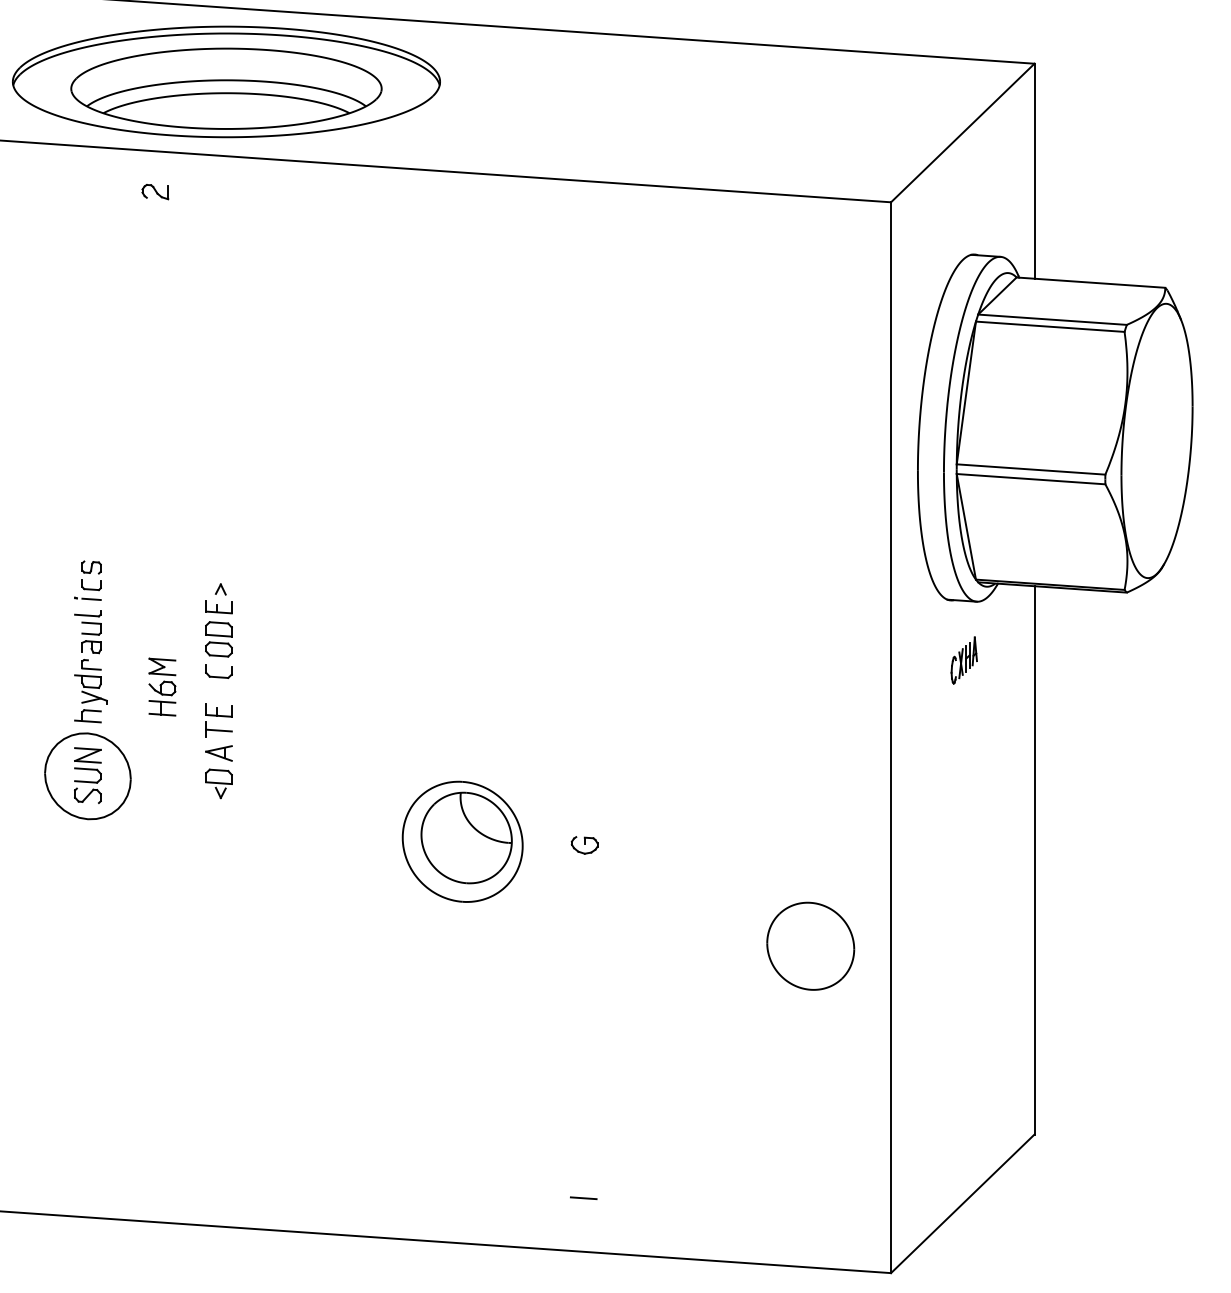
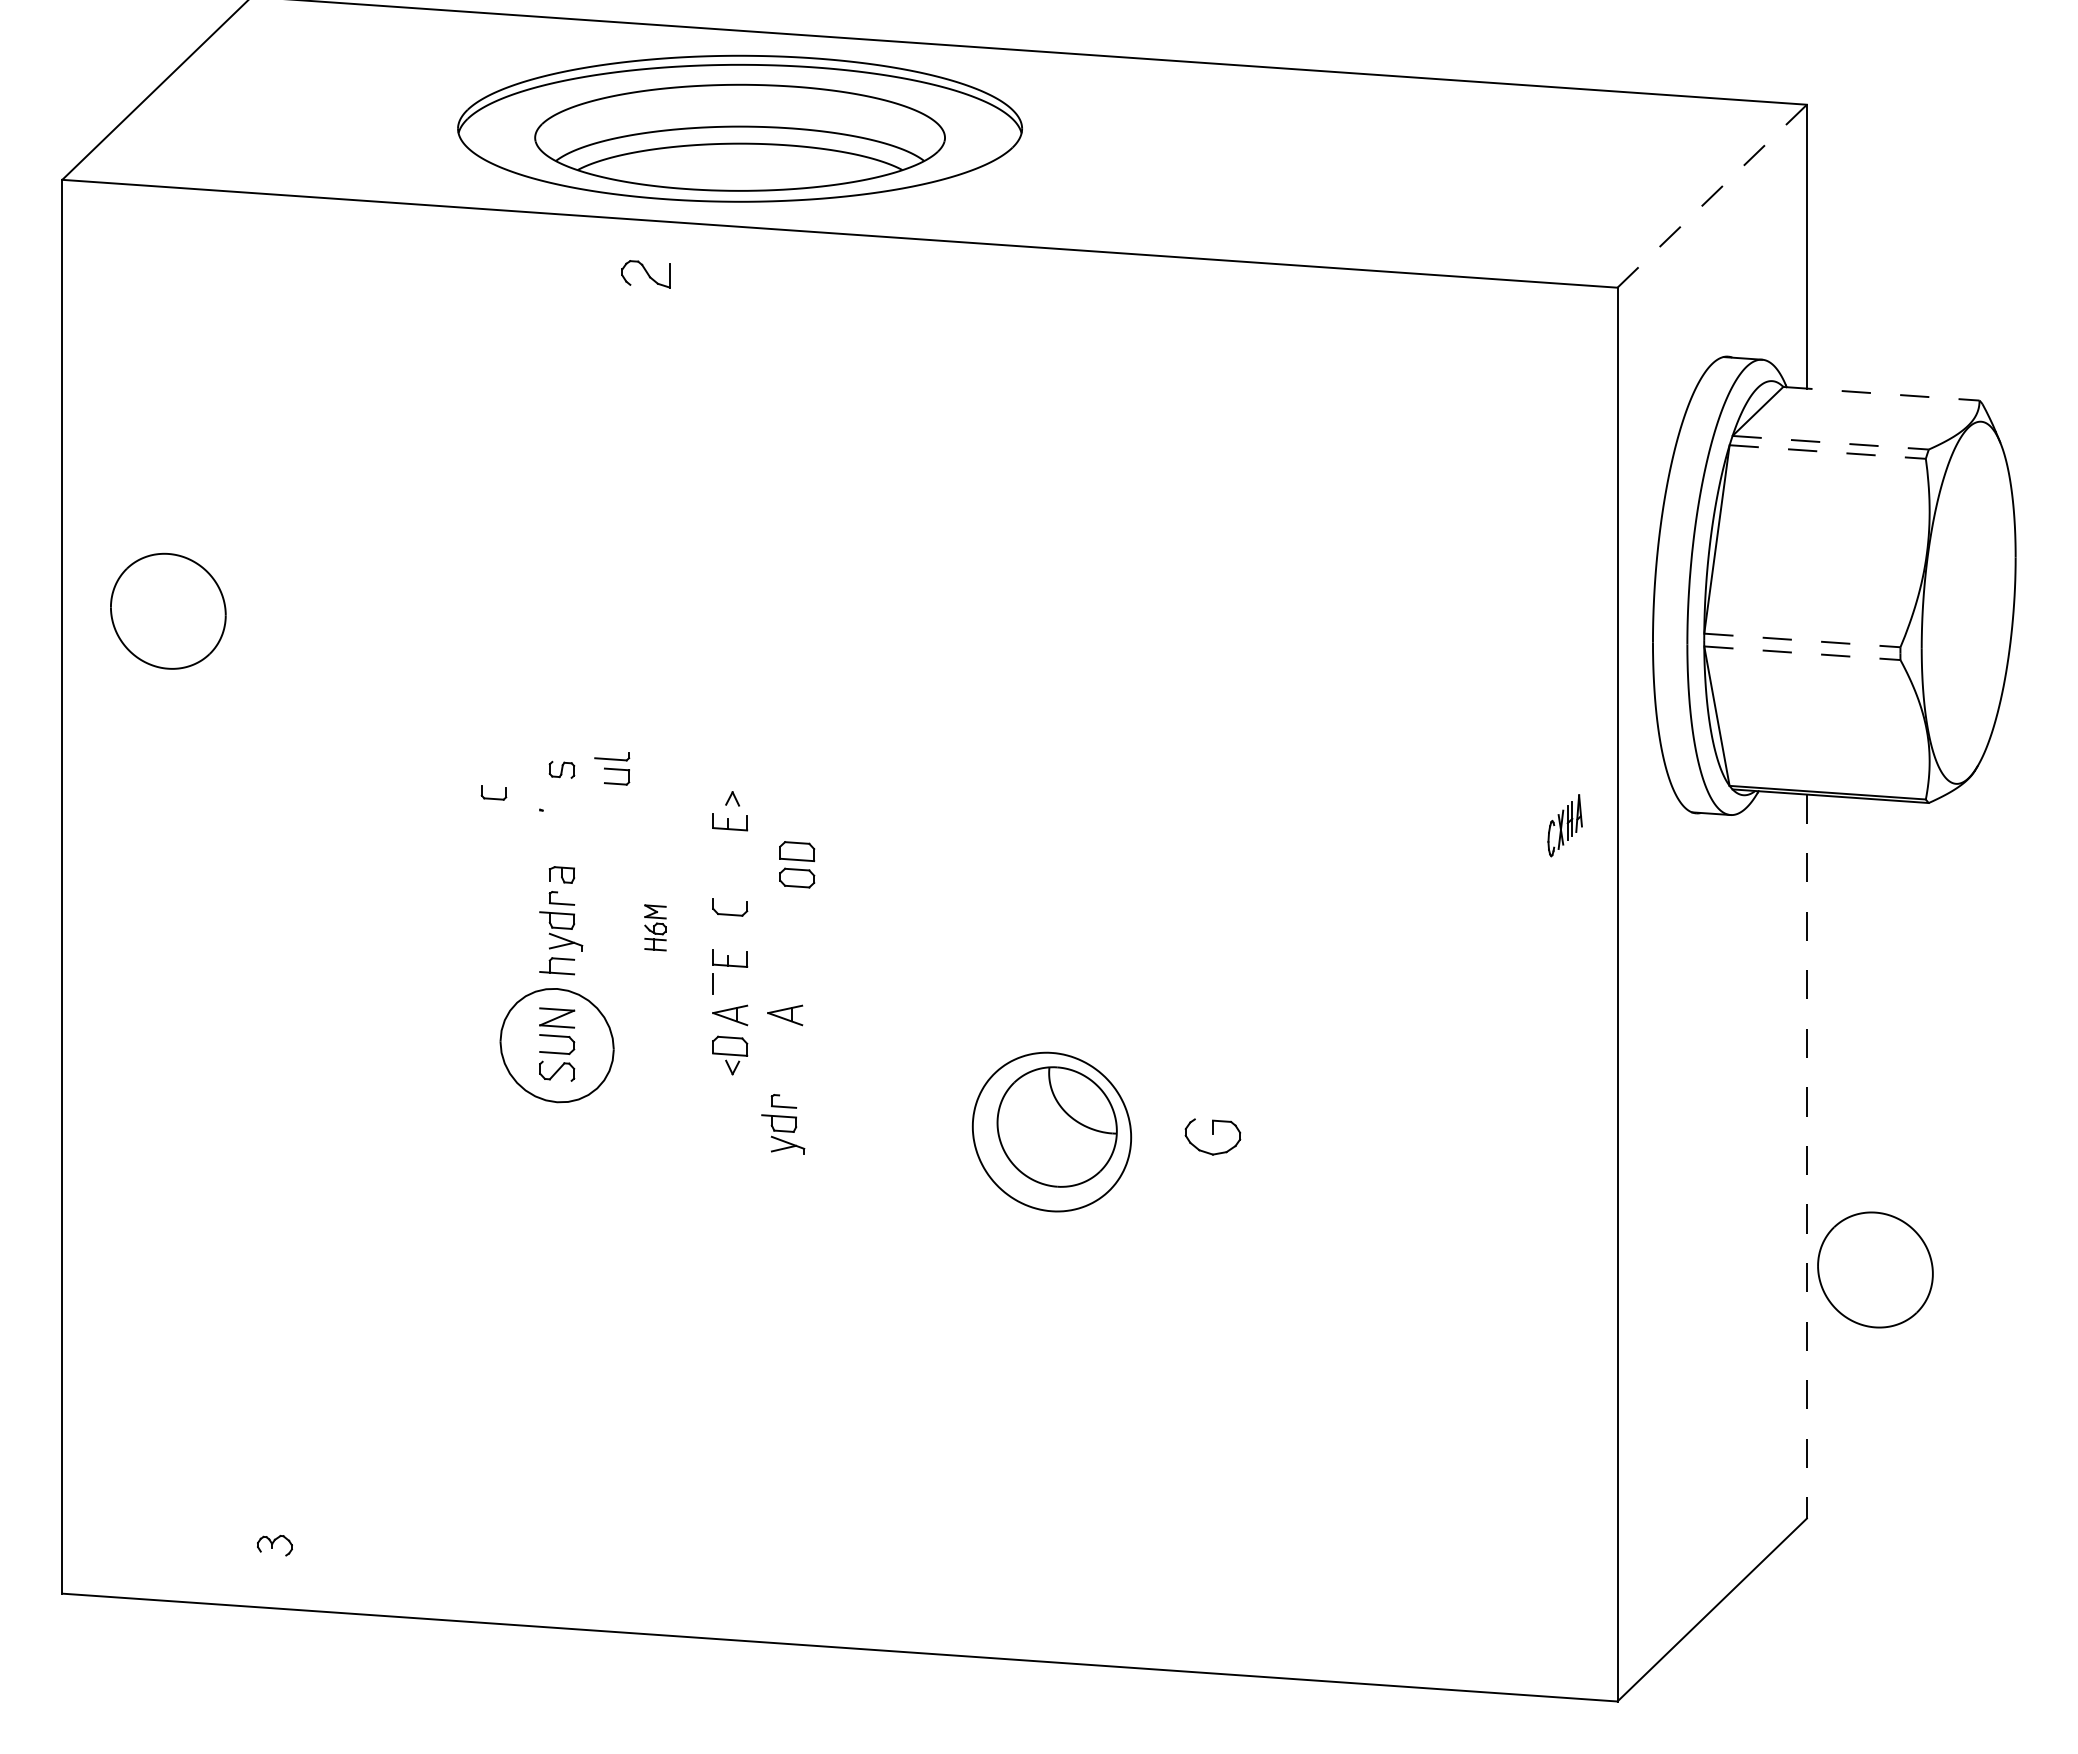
line: (962, 133) -> (1712, 196), solid -> dashed
part: (155, 191) -> (646, 273), size x1.4
line: (1090, 282) -> (1881, 393), solid -> dashed
line: (1053, 319) -> (1831, 442), solid -> dashed
line: (1050, 327) -> (1828, 452), solid -> dashed
line: (1031, 469) -> (1802, 640), solid -> dashed
line: (1031, 479) -> (1802, 653), solid -> dashed
part: (91, 584) -> (493, 792), moved
line: (91, 599) -> (561, 811), removed
part: (88, 622) -> (612, 768), moved
part: (219, 639) -> (797, 864), moved
part: (963, 660) -> (1564, 825), moved
part: (162, 686) -> (655, 927), size x0.6
line: (219, 730) -> (730, 985), removed
part: (260, 753) -> (785, 1015), added
part: (259, 836) -> (783, 1124), added
part: (585, 845) -> (1213, 1136), size x1.6
line: (1034, 860) -> (1806, 1156), solid -> dashed
part: (810, 945) -> (1875, 1269), moved
line: (583, 1198) -> (1211, 1602), removed

